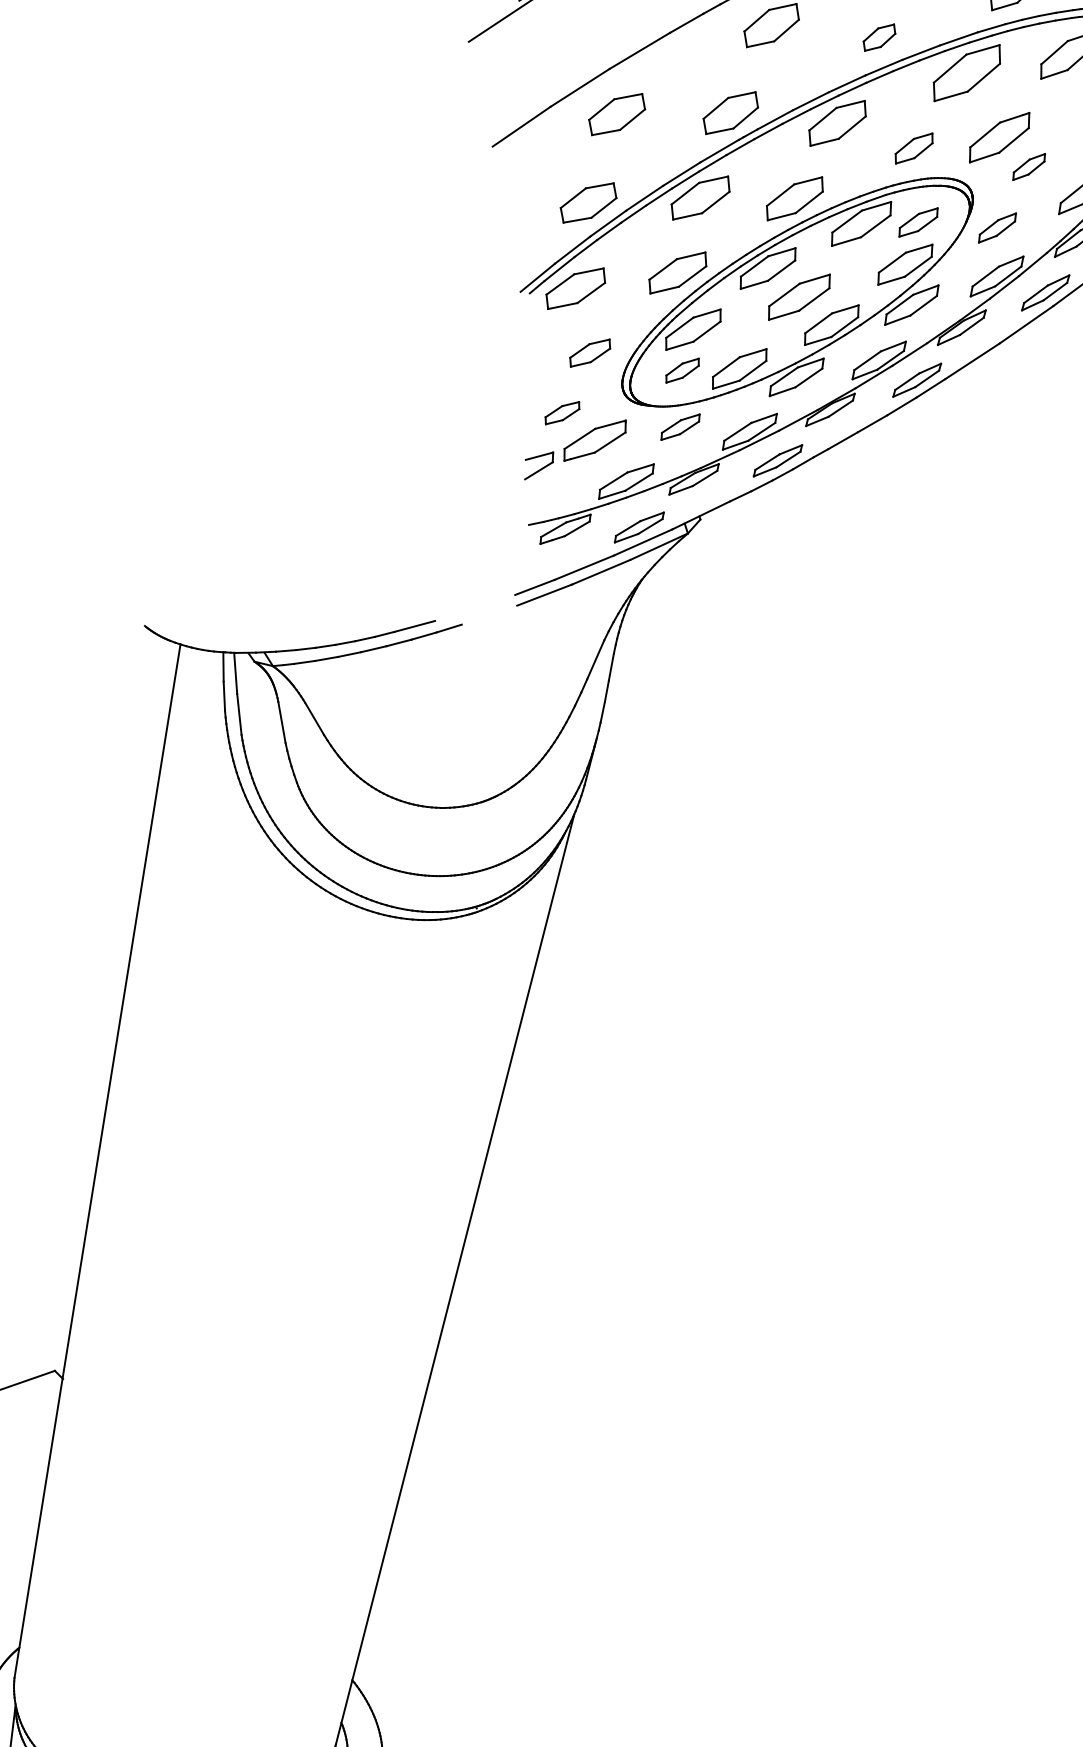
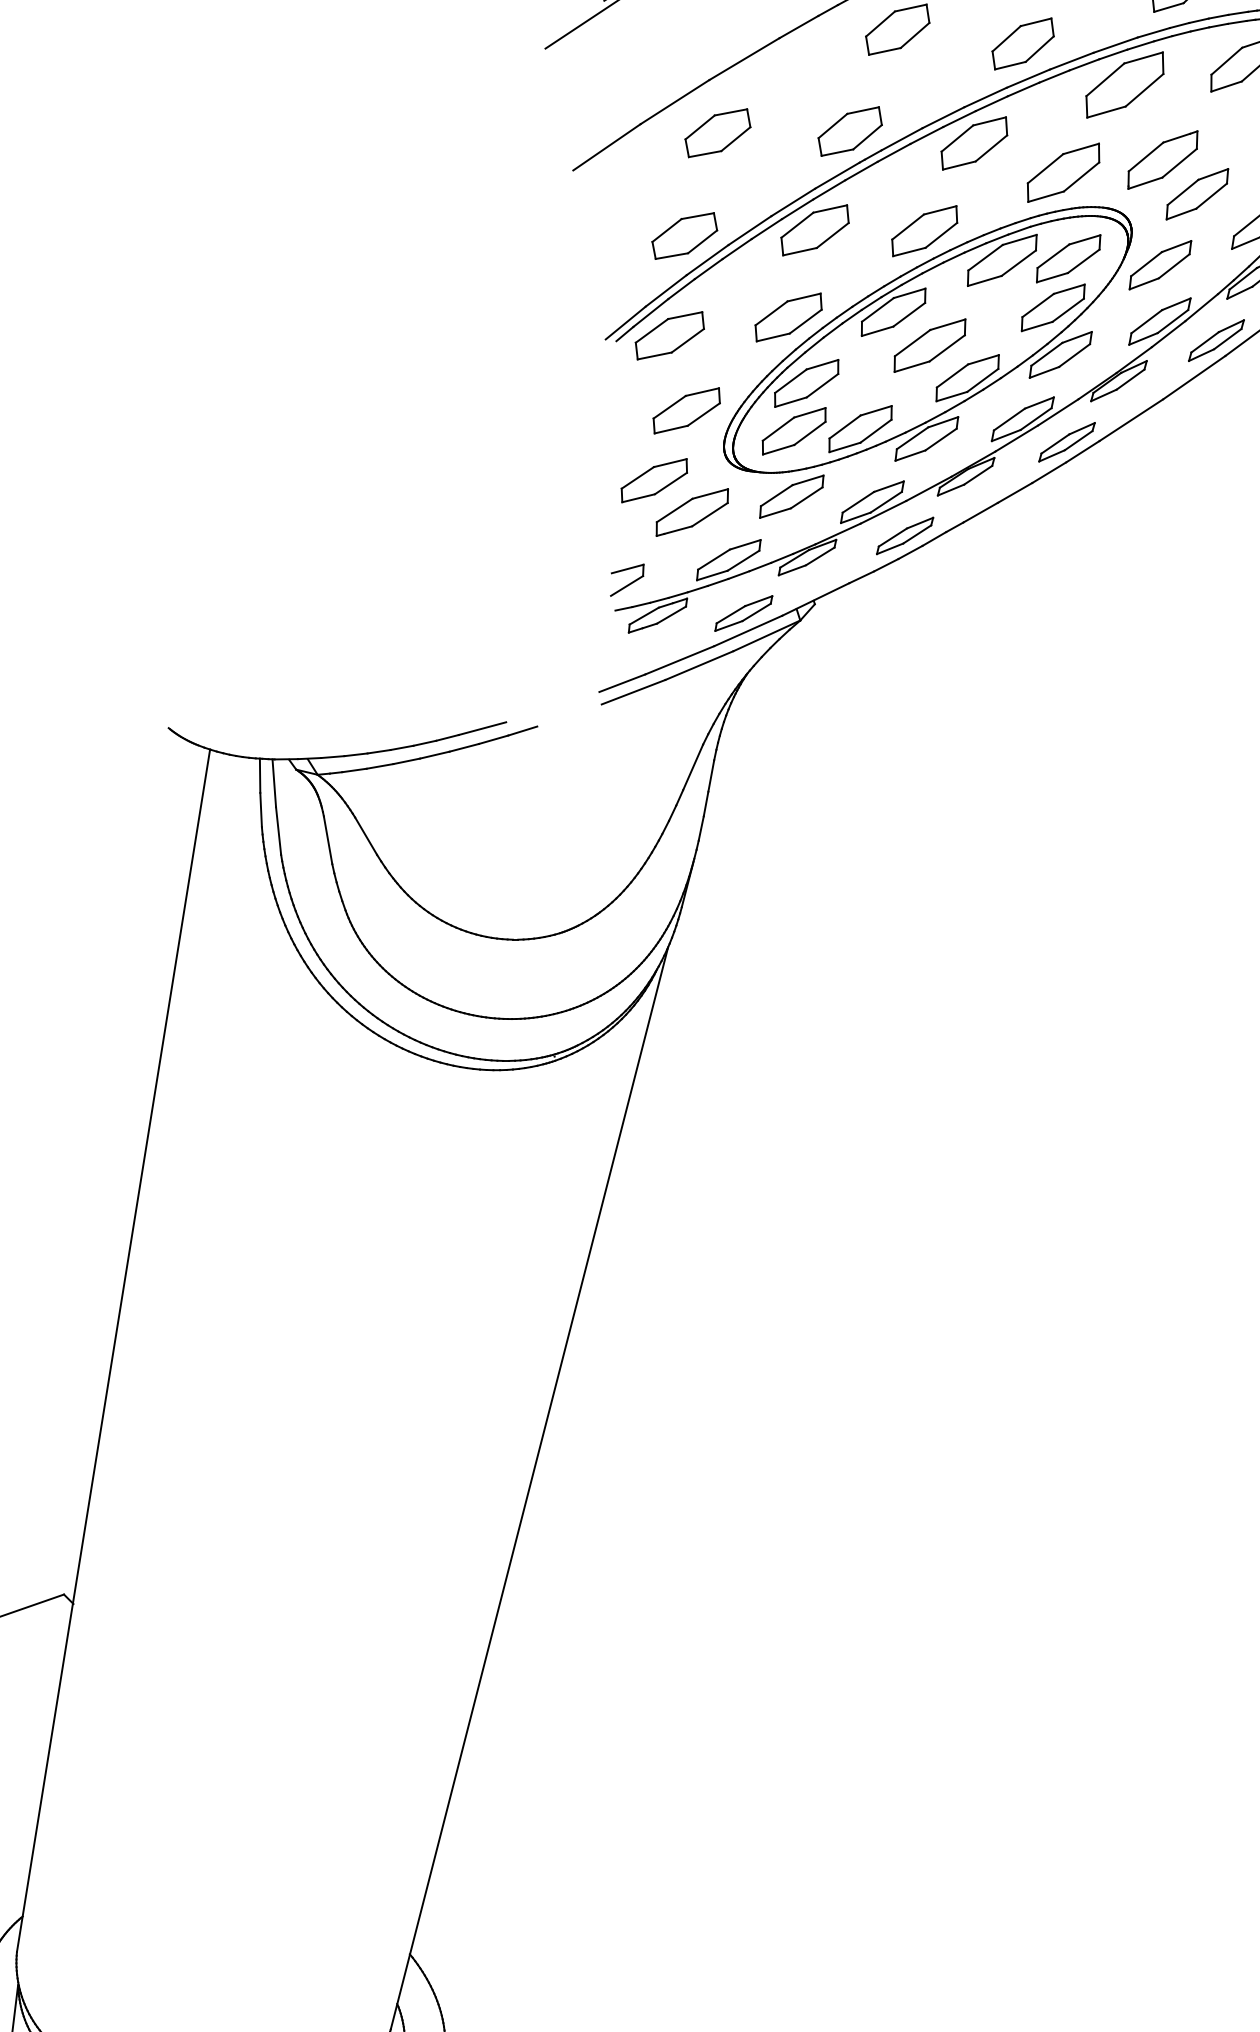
part: (879, 37) -> (1023, 43), size x1.67
part: (913, 148) -> (1062, 172), size x1.67
part: (1028, 166) -> (1196, 193), size x1.67
part: (918, 222) -> (1068, 258), size x1.43
part: (997, 227) -> (1160, 264), size x1.43
part: (589, 352) -> (685, 409), size x1.43
part: (682, 370) -> (794, 430), size x1.67
part: (562, 412) -> (654, 479), size x1.67
part: (680, 427) -> (791, 497), size x1.43
part: (539, 465) -> (627, 579), moved

